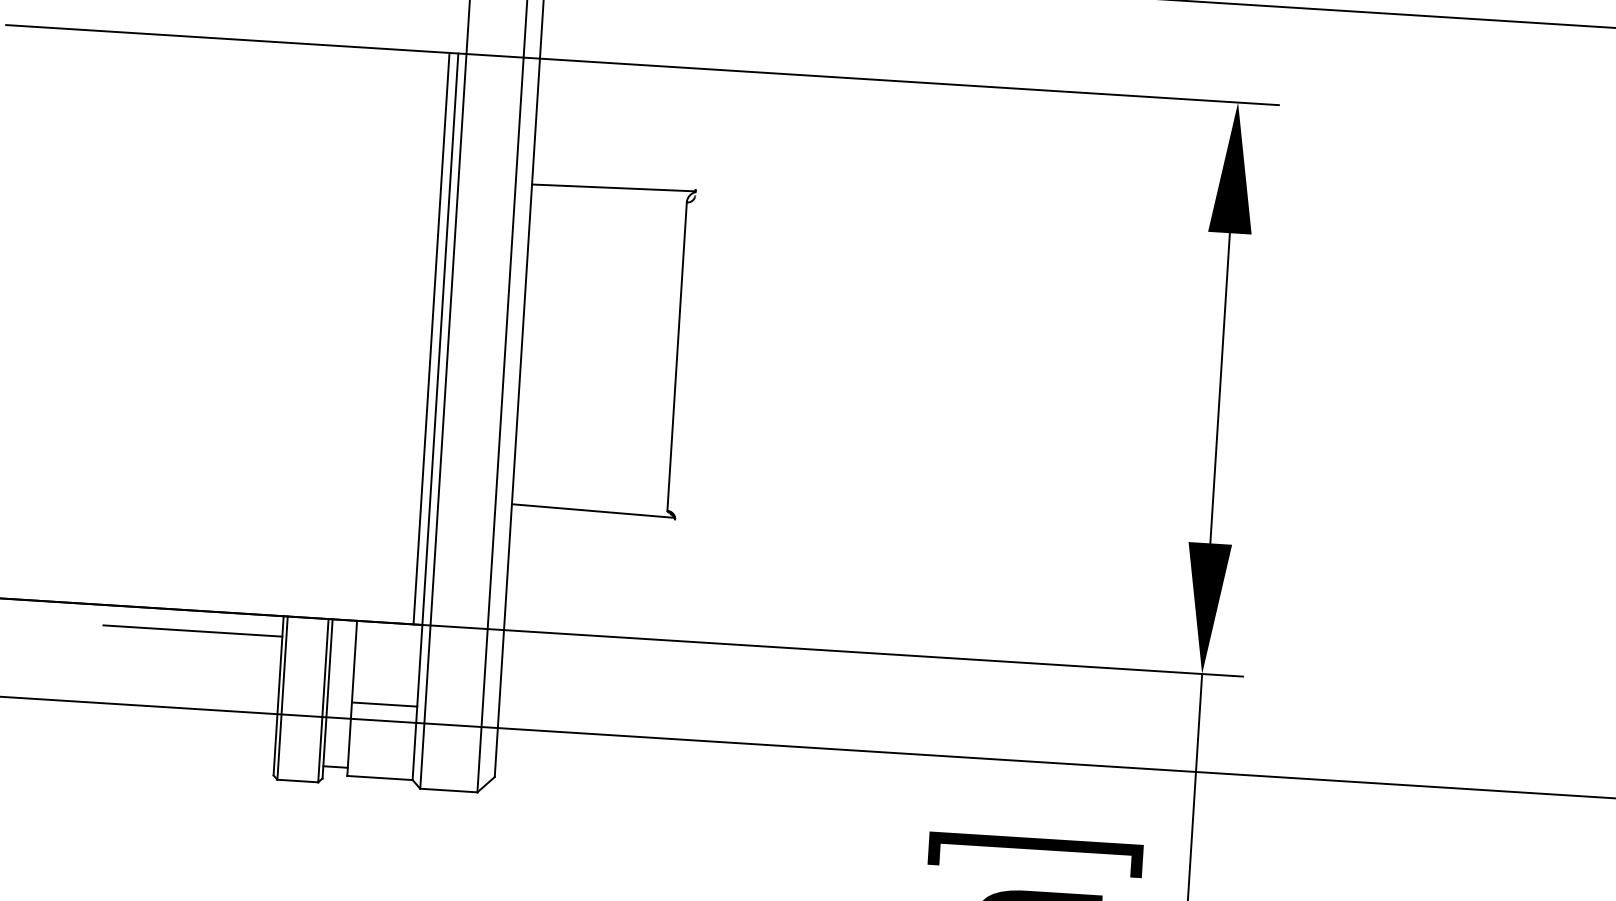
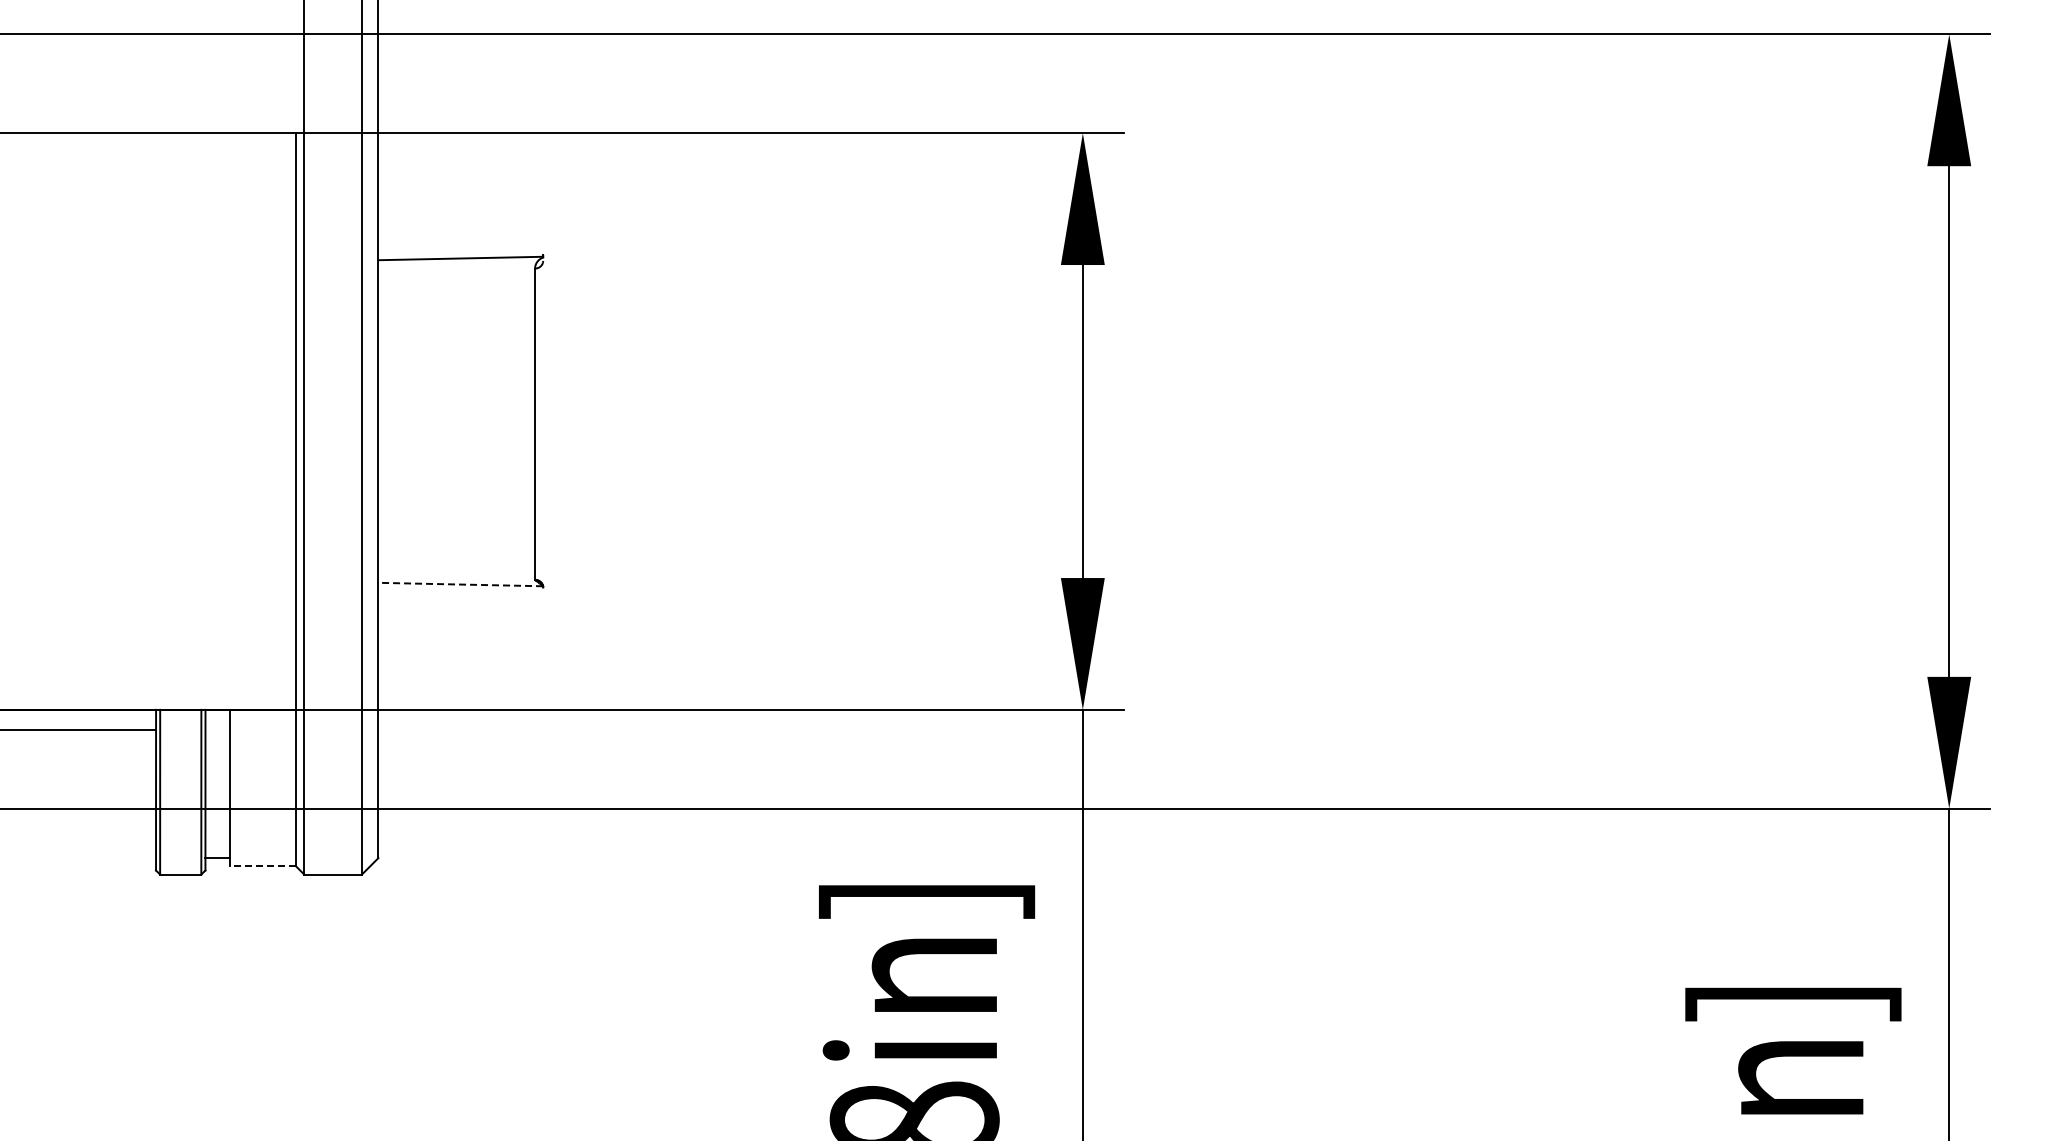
line: (431, 338) -> (287, 421), removed
line: (593, 510) -> (460, 584), solid -> dashed
line: (384, 704) -> (263, 792), removed
line: (380, 778) -> (263, 866), solid -> dashed

